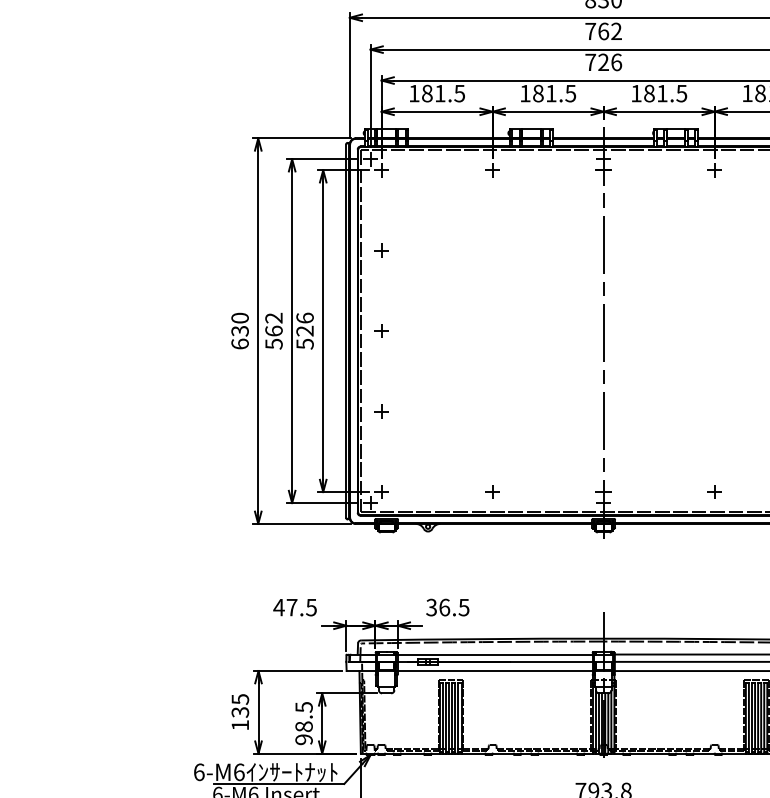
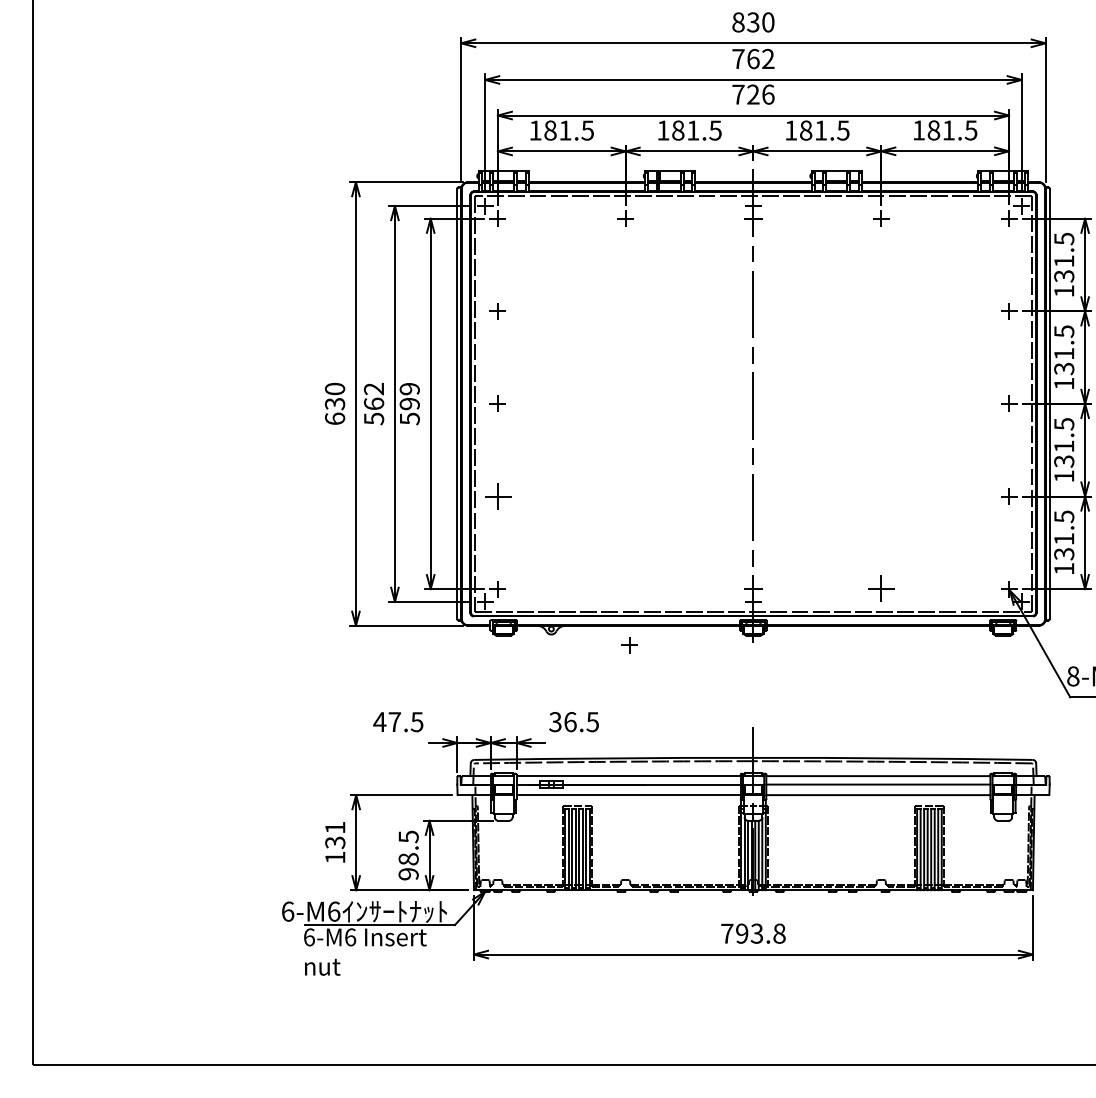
text: (304, 324) -> (409, 396), 526 -> 599
part: (381, 411) -> (497, 496), size x1.6
part: (492, 492) -> (629, 645), moved
part: (714, 492) -> (881, 589), size x1.6
text: (240, 699) -> (335, 827), 135 -> 131

